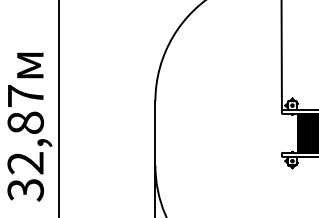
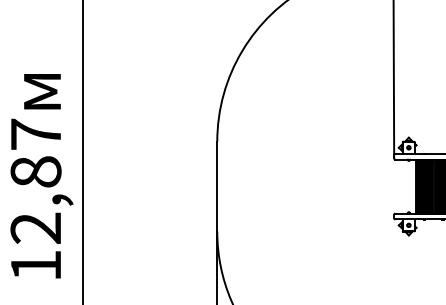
text: (25, 190) -> (35, 266), 32,87 -> 12,87

